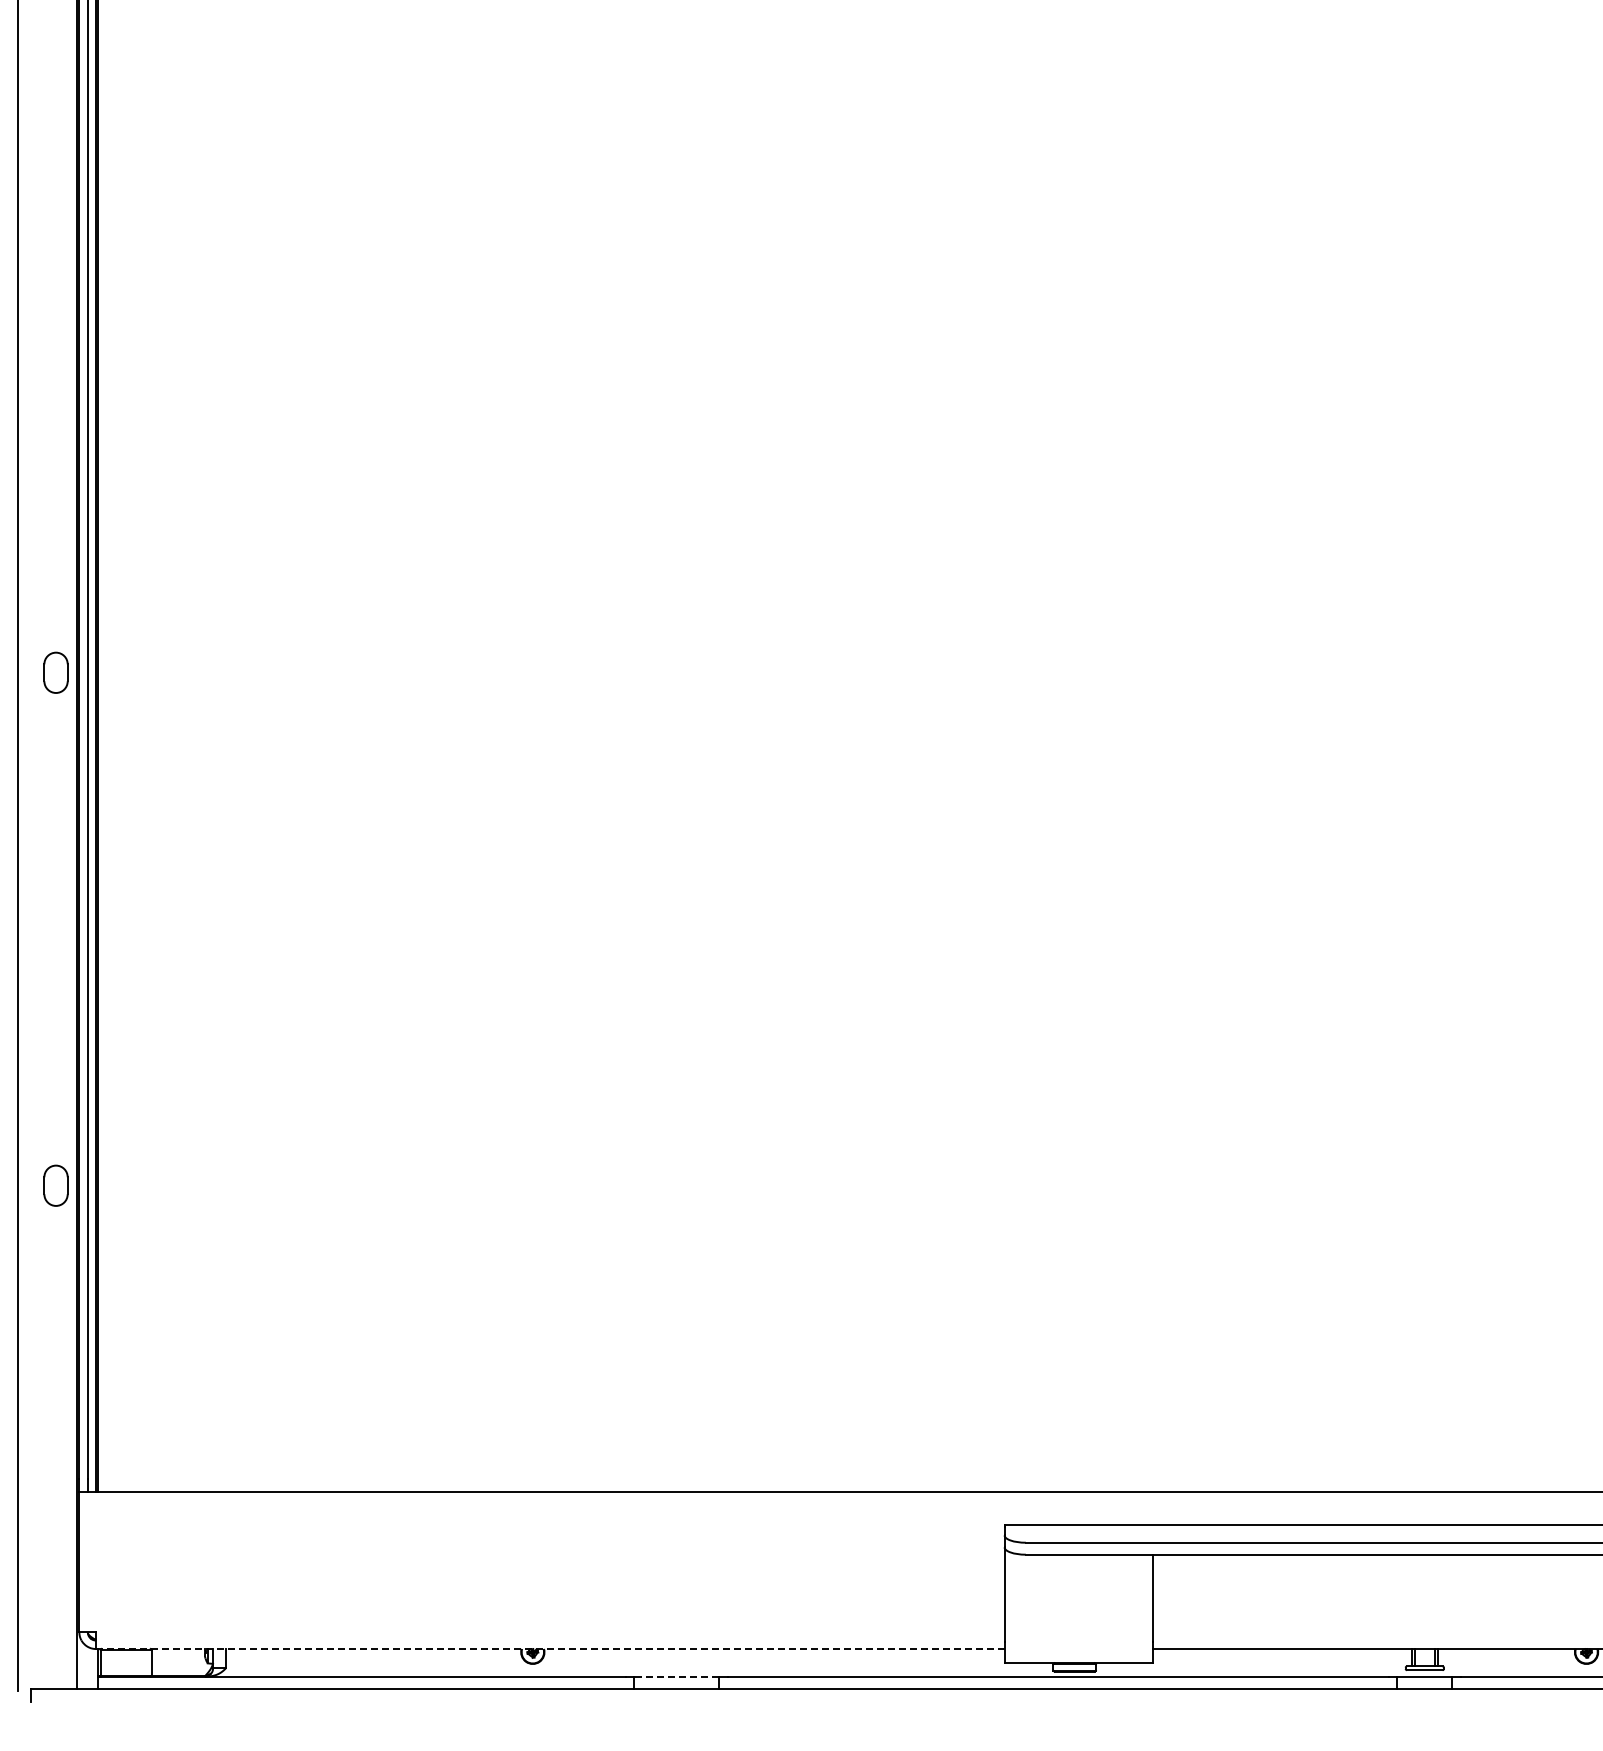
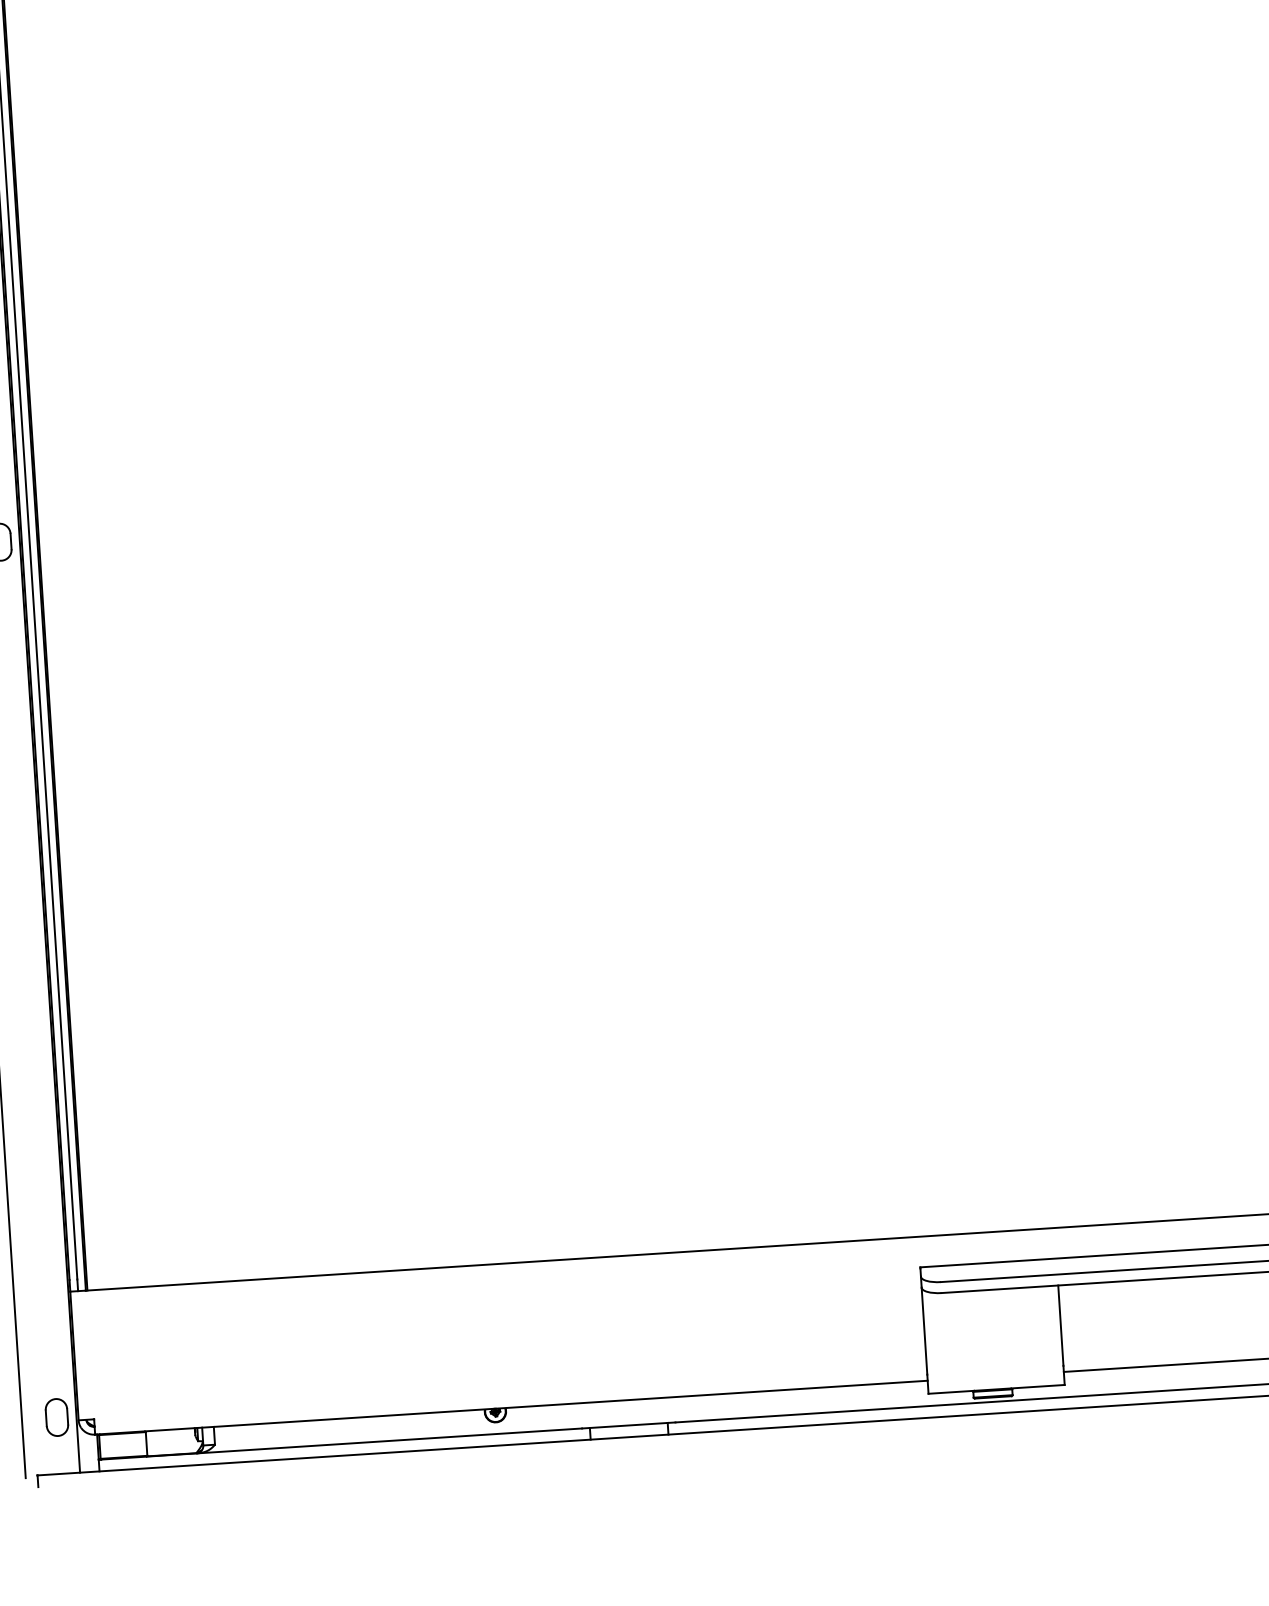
part: (55, 1185) -> (56, 1417), moved
line: (549, 1649) -> (510, 1408), dashed -> solid
line: (676, 1676) -> (628, 1425), dashed -> solid

